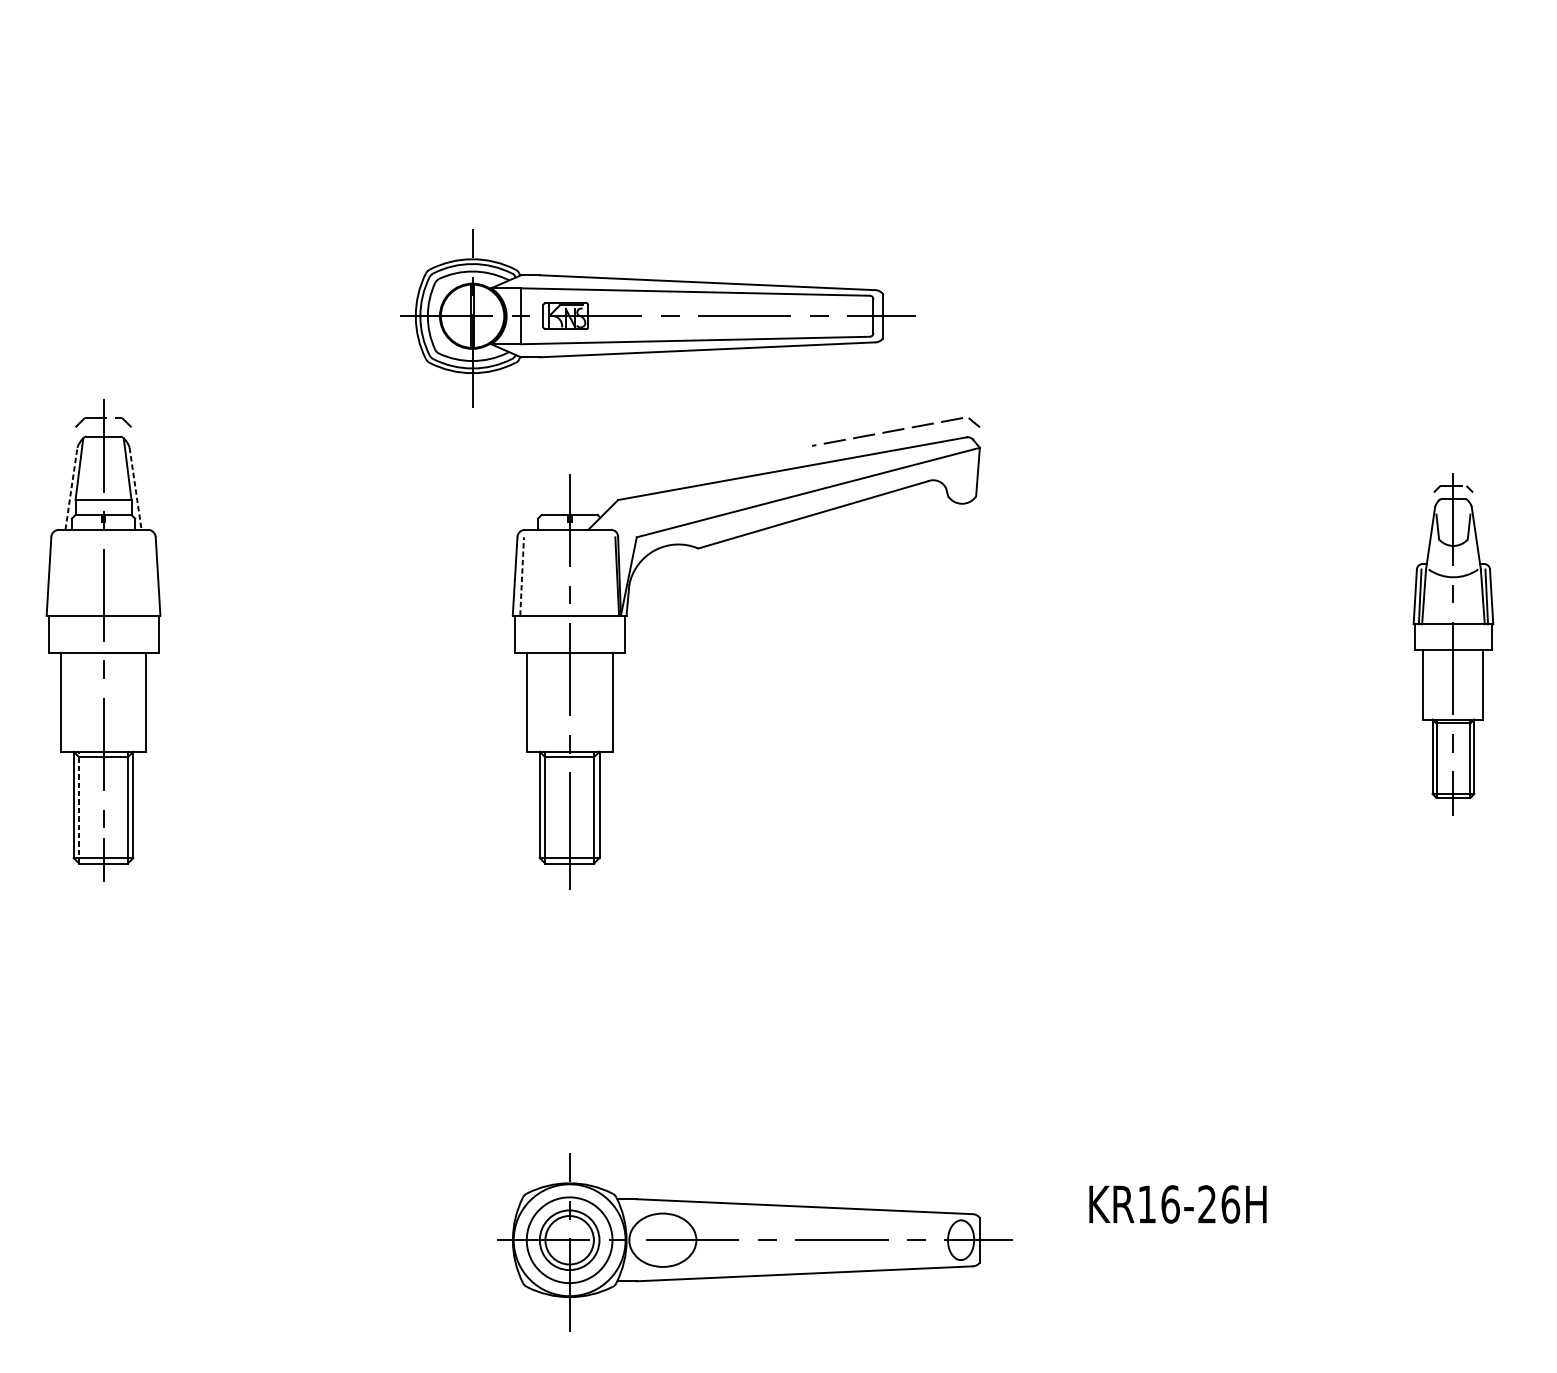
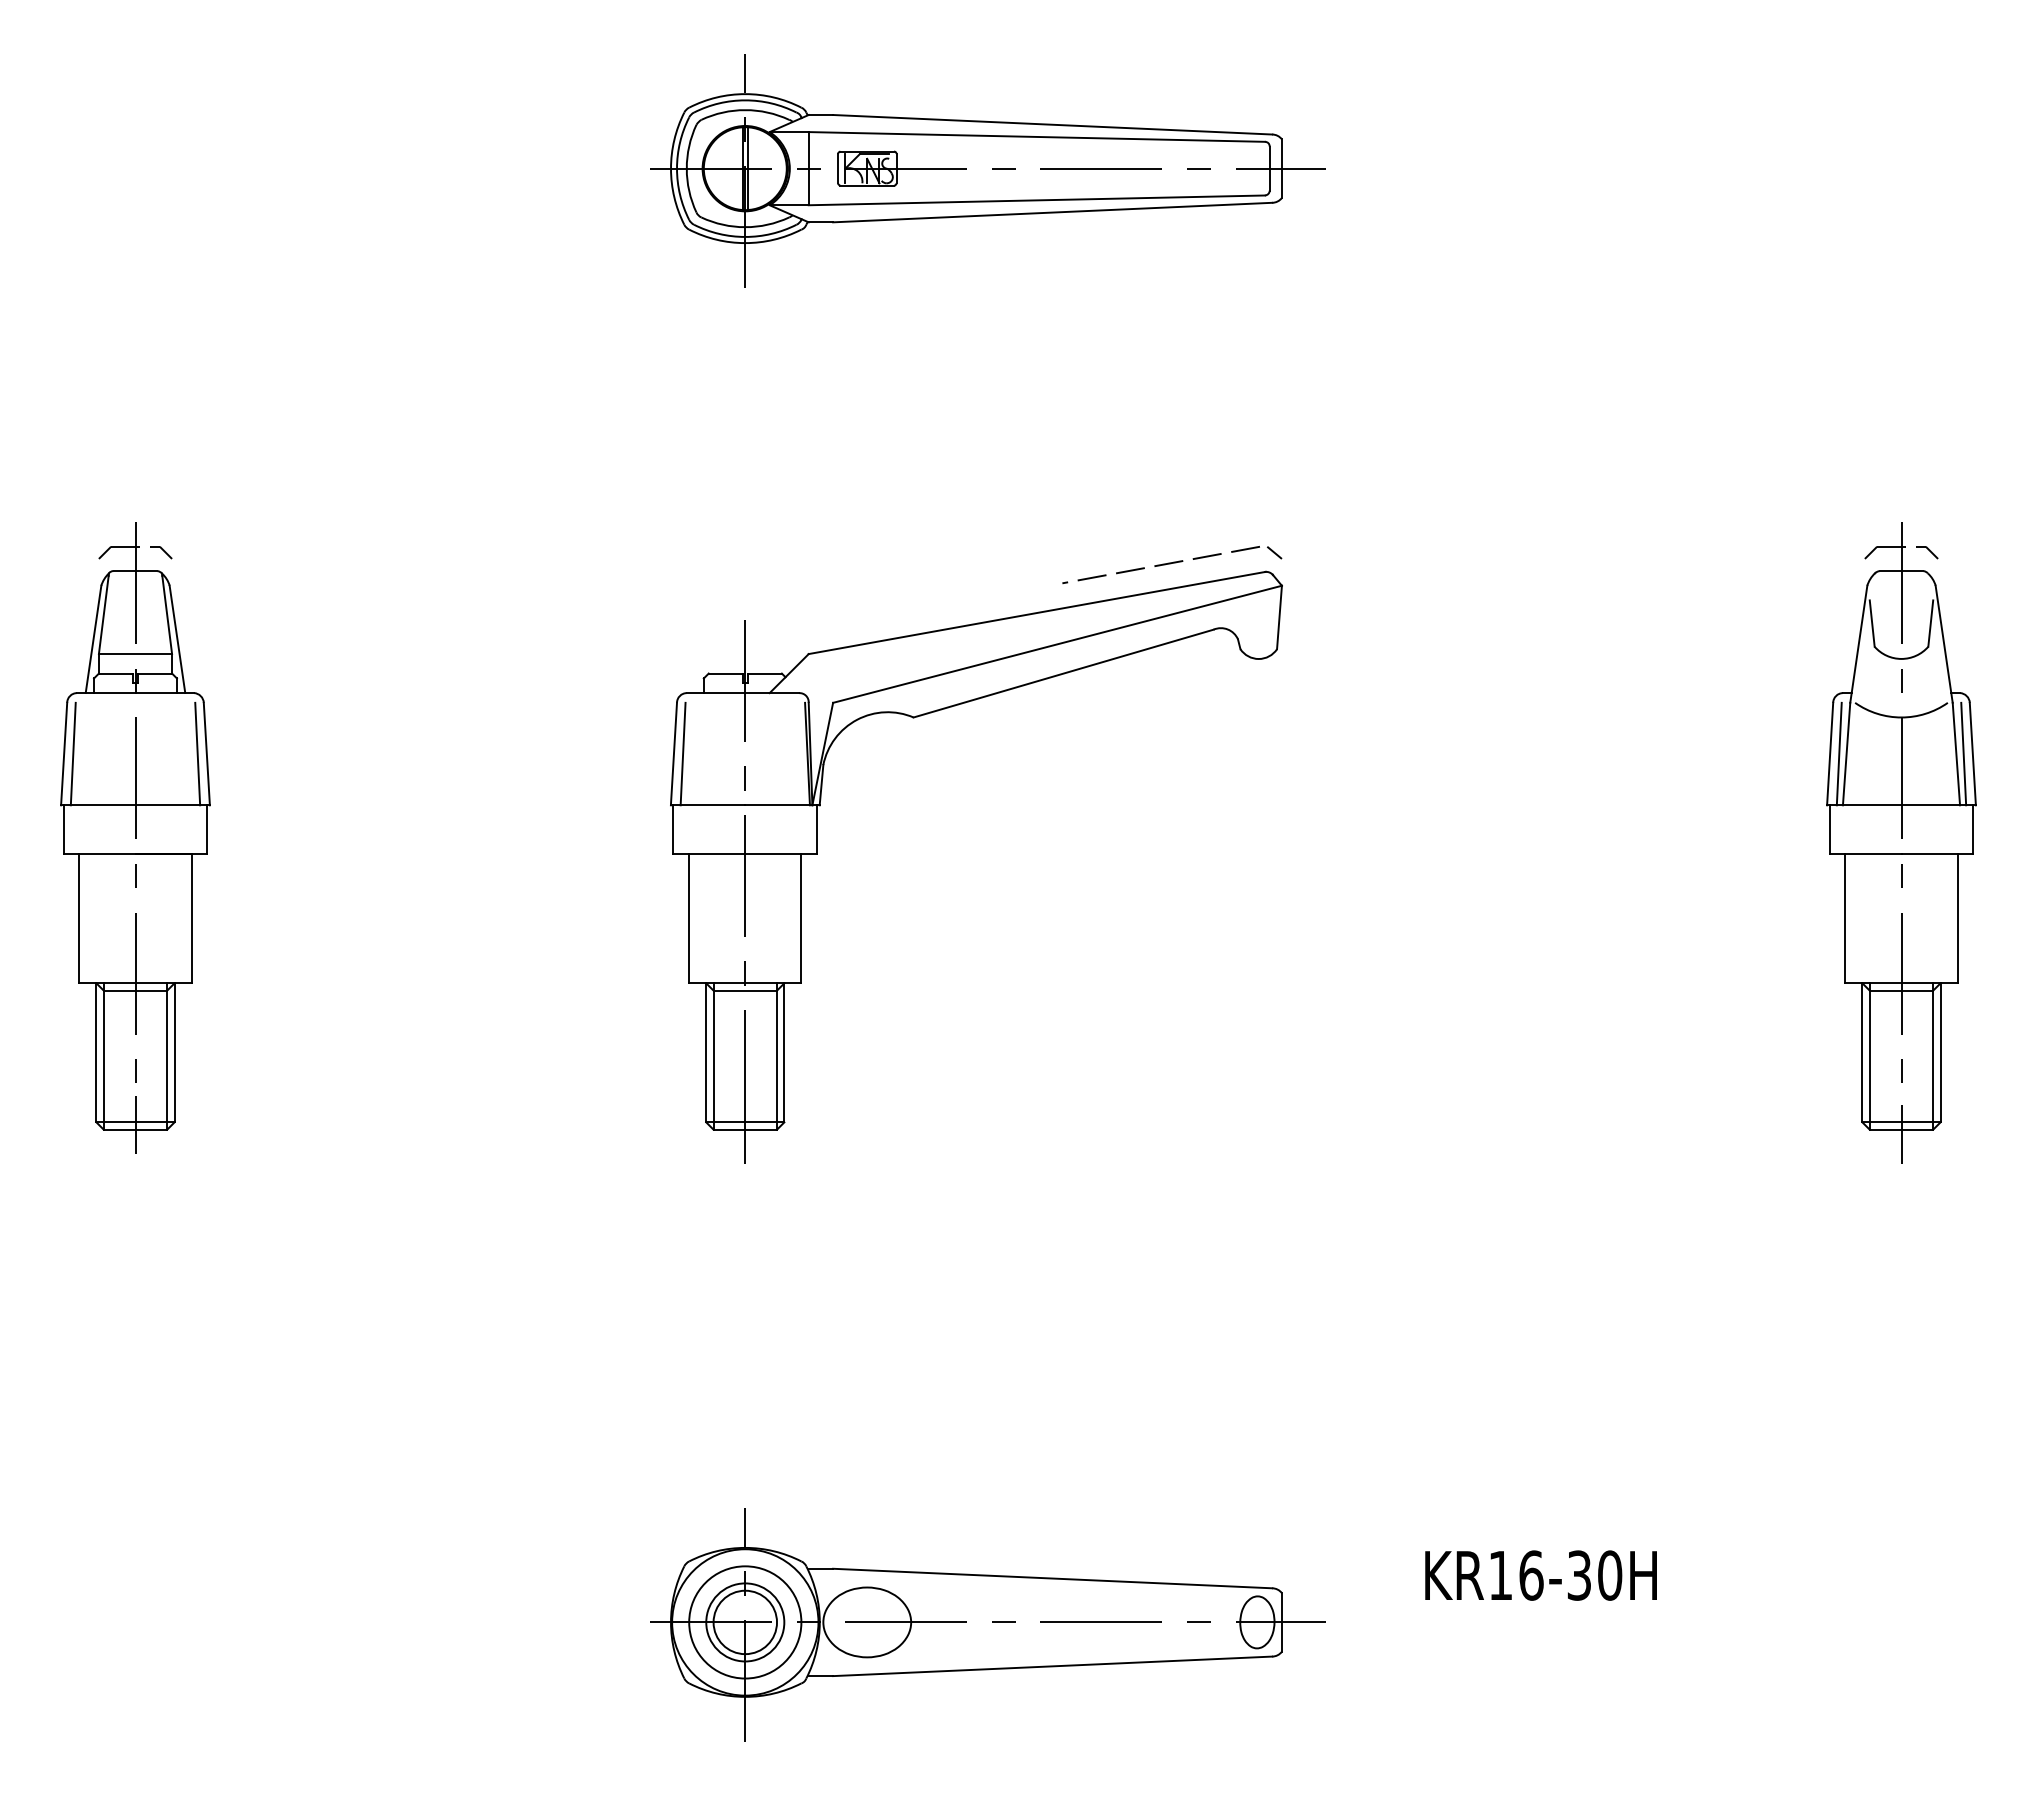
part: (657, 317) -> (987, 170), moved
line: (71, 488) -> (93, 638), dashed -> solid
line: (135, 488) -> (177, 639), dashed -> solid
line: (55, 576) -> (72, 753), added
line: (150, 576) -> (197, 753), added
line: (522, 576) -> (683, 753), dashed -> solid
part: (1453, 644) -> (1901, 842), size x1.43
line: (79, 807) -> (103, 1056), dashed -> solid
text: (1218, 1204) -> (1594, 1575), KR16-26H -> KR16-30H

